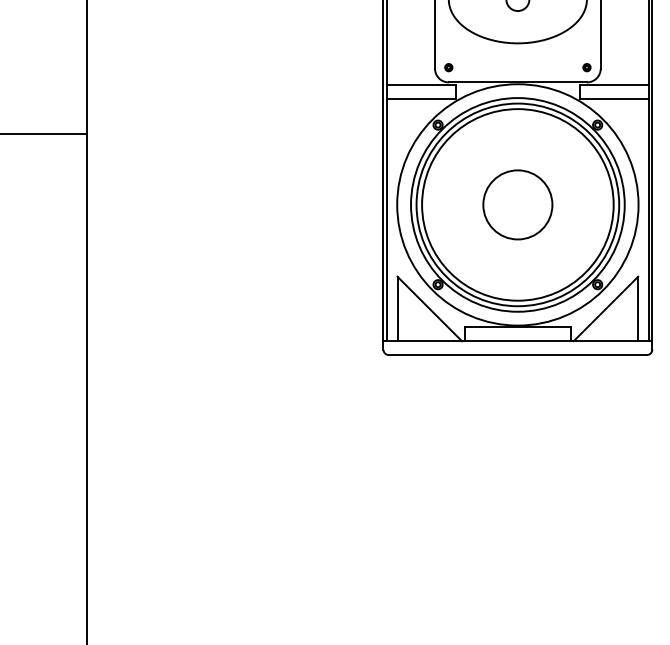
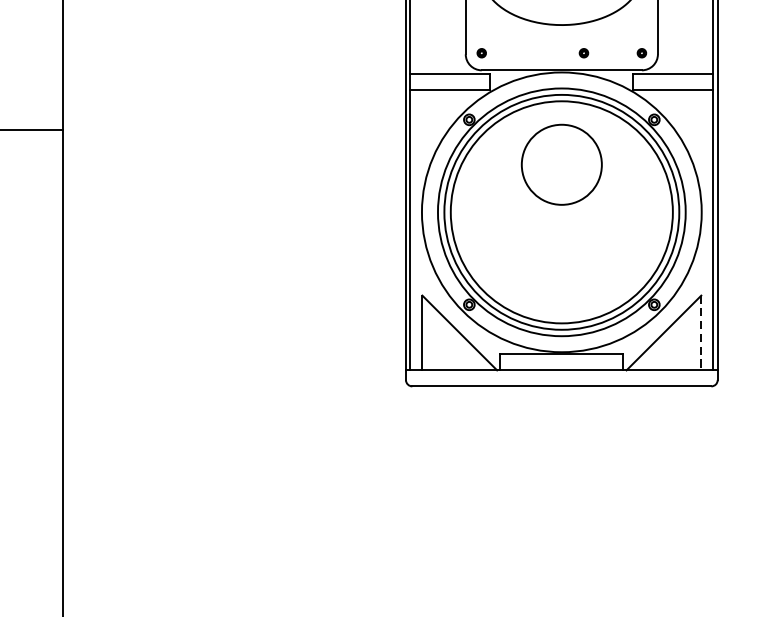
part: (536, 67) -> (583, 53), added
circle: (517, 204) -> (561, 164), moved
line: (638, 309) -> (701, 333), solid -> dashed

